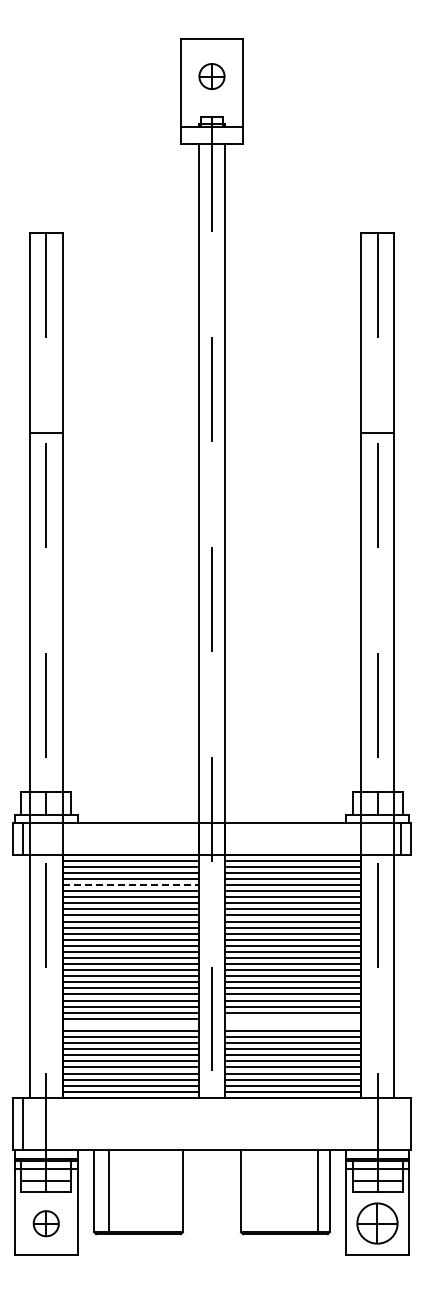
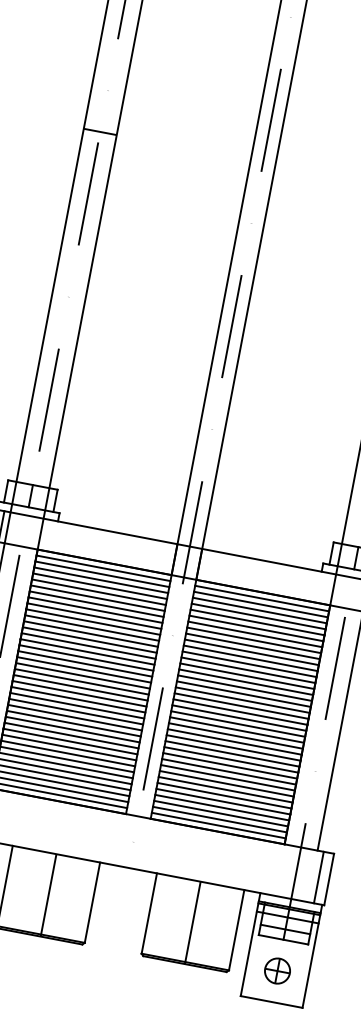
line: (131, 885) -> (99, 592), dashed -> solid
line: (292, 1018) -> (232, 753), added
line: (131, 1024) -> (73, 729), added
line: (292, 1024) -> (231, 759), added
line: (400, 1123) -> (318, 876), added
line: (108, 1192) -> (48, 895), moved
line: (318, 1192) -> (192, 923), moved
part: (377, 1223) -> (277, 970), size x0.62

